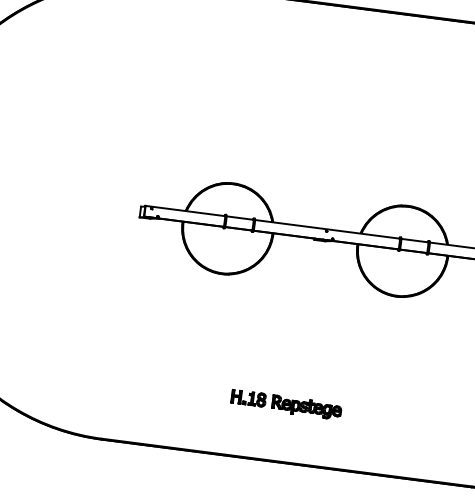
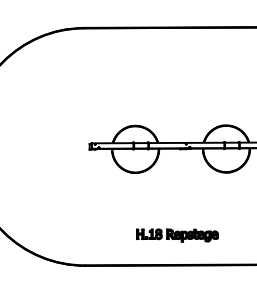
part: (286, 404) -> (177, 235), size x1.43

